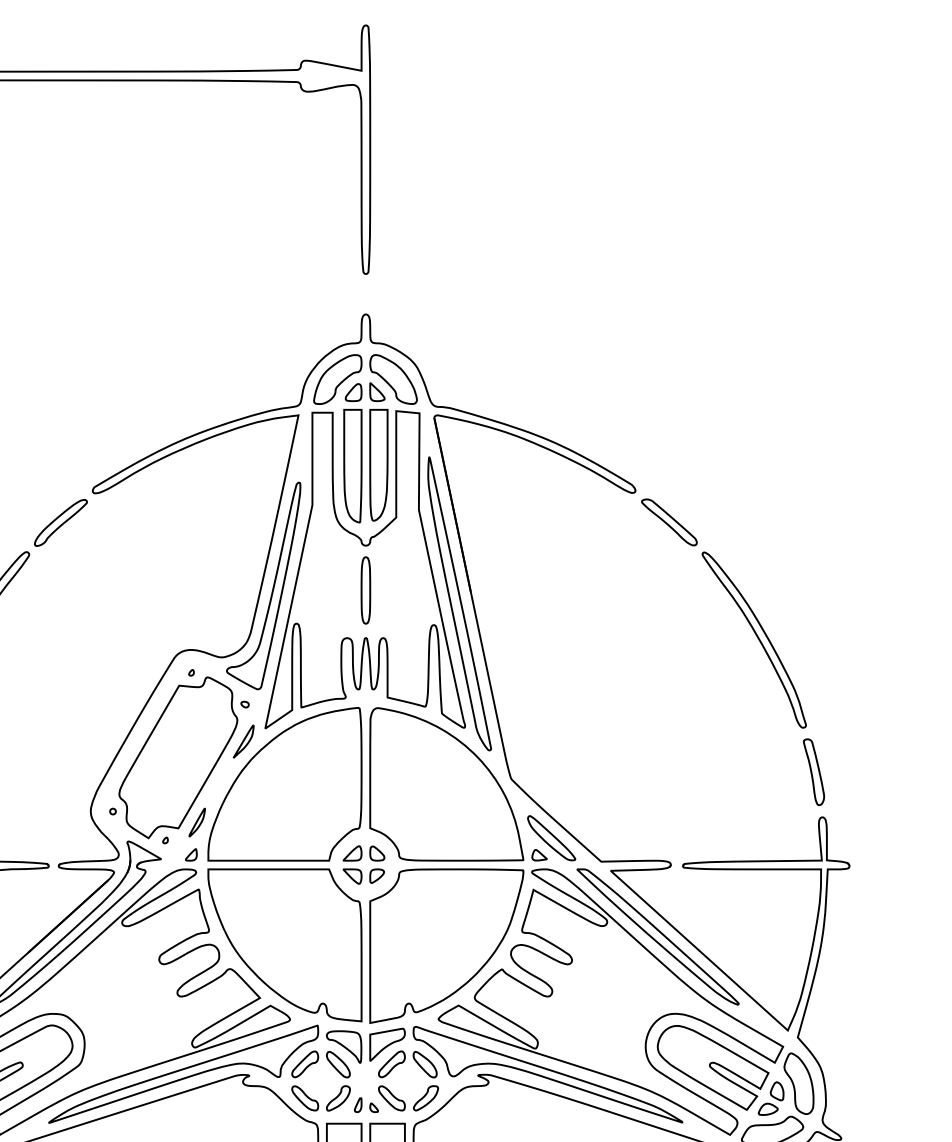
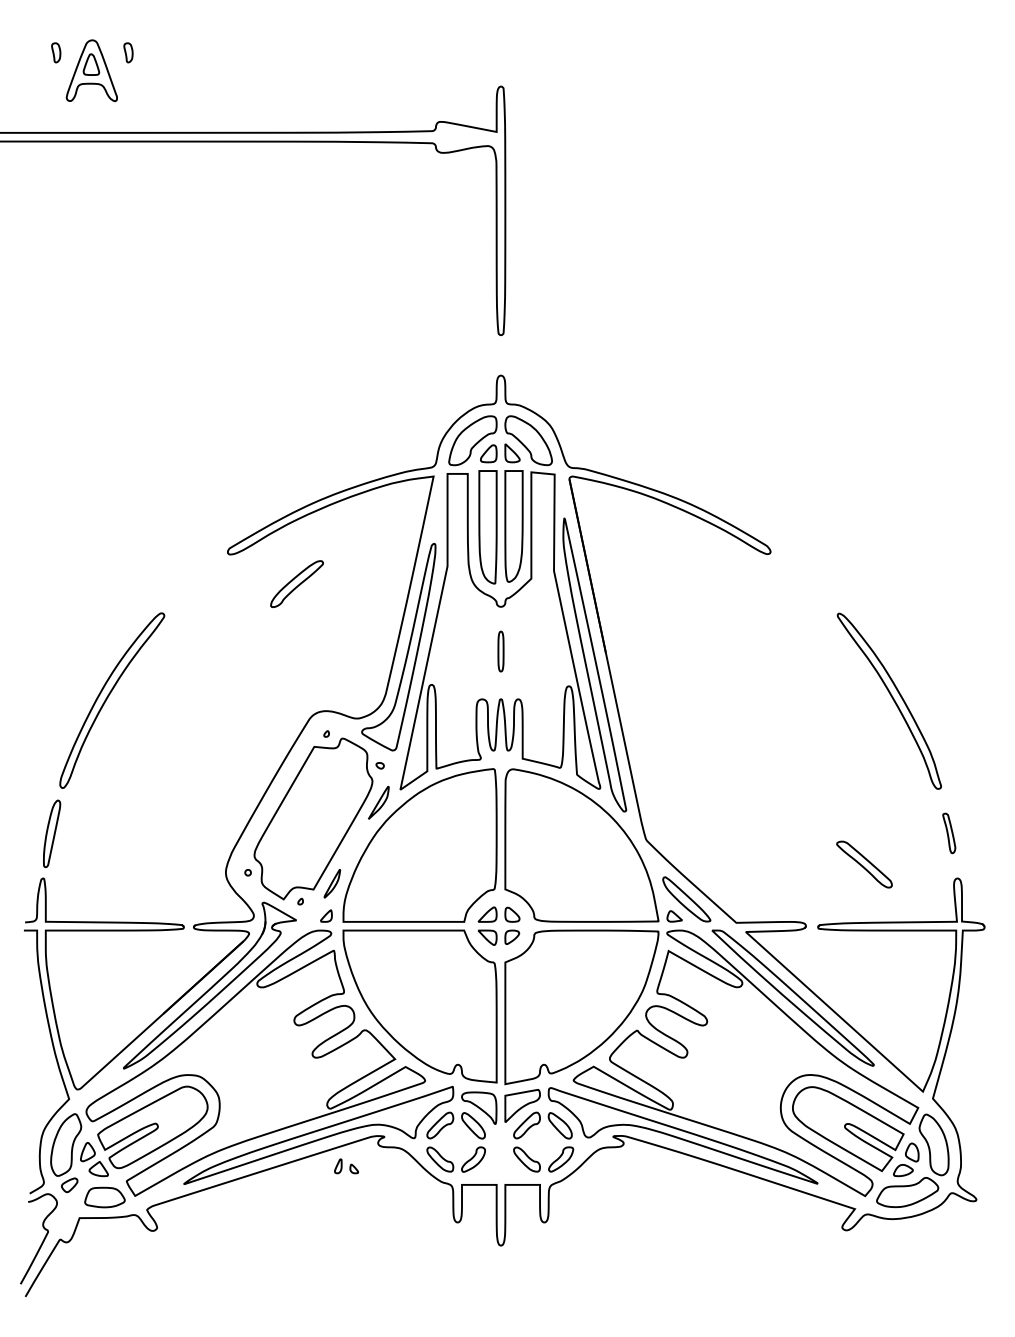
part: (60, 522) -> (296, 583), moved
part: (669, 522) -> (864, 864), moved
part: (365, 590) -> (500, 651), size x0.6
part: (814, 772) -> (949, 833), size x0.6
part: (366, 1105) -> (346, 1166), moved

